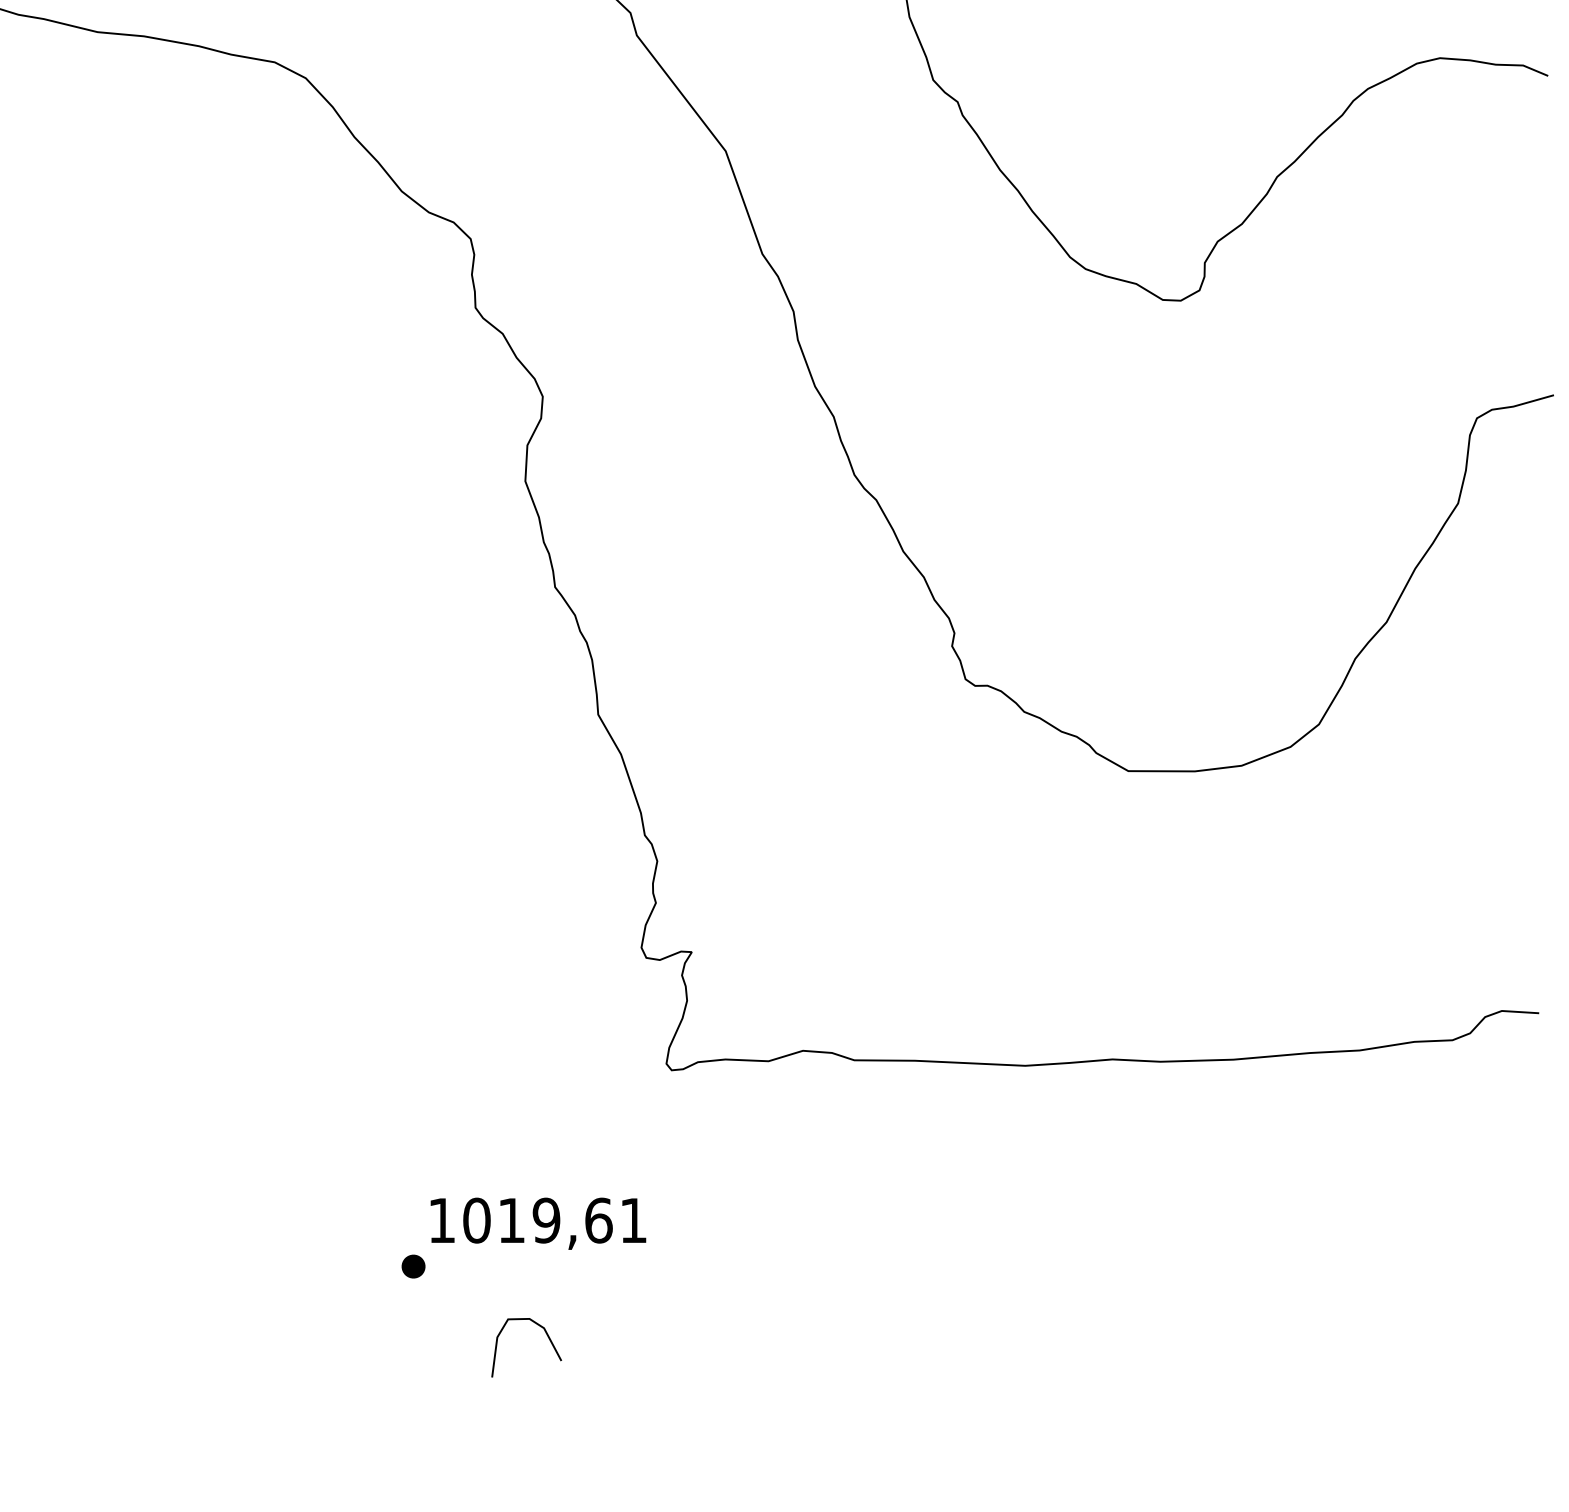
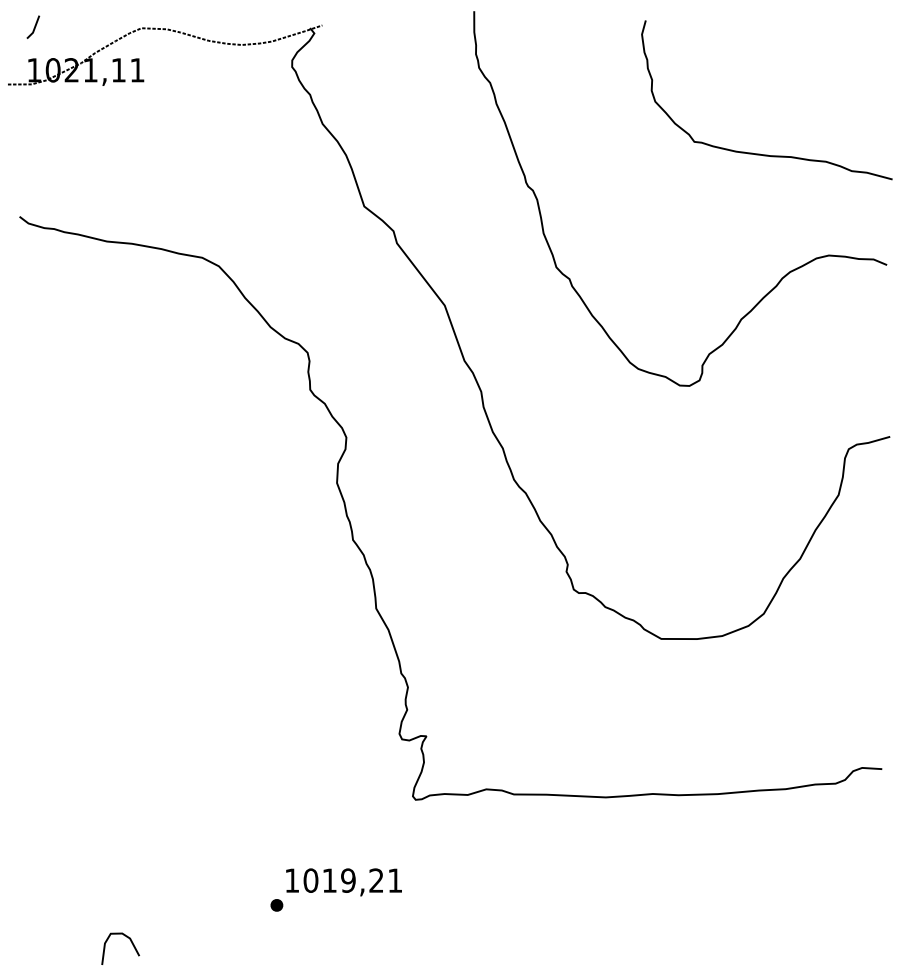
text: (598, 1220) -> (376, 880), 1019,61 -> 1019,21
curve: (546, 1337) -> (131, 943), moved

